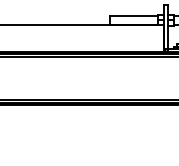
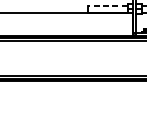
line: (133, 16) -> (107, 5), solid -> dashed

